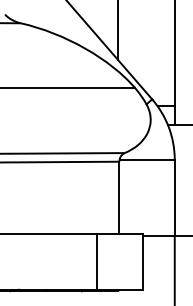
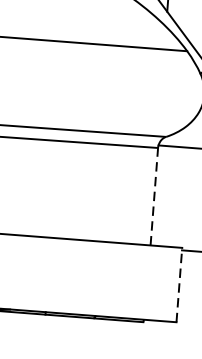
line: (119, 197) -> (154, 196), solid -> dashed
line: (96, 261) -> (117, 279), removed
line: (142, 261) -> (178, 284), solid -> dashed

